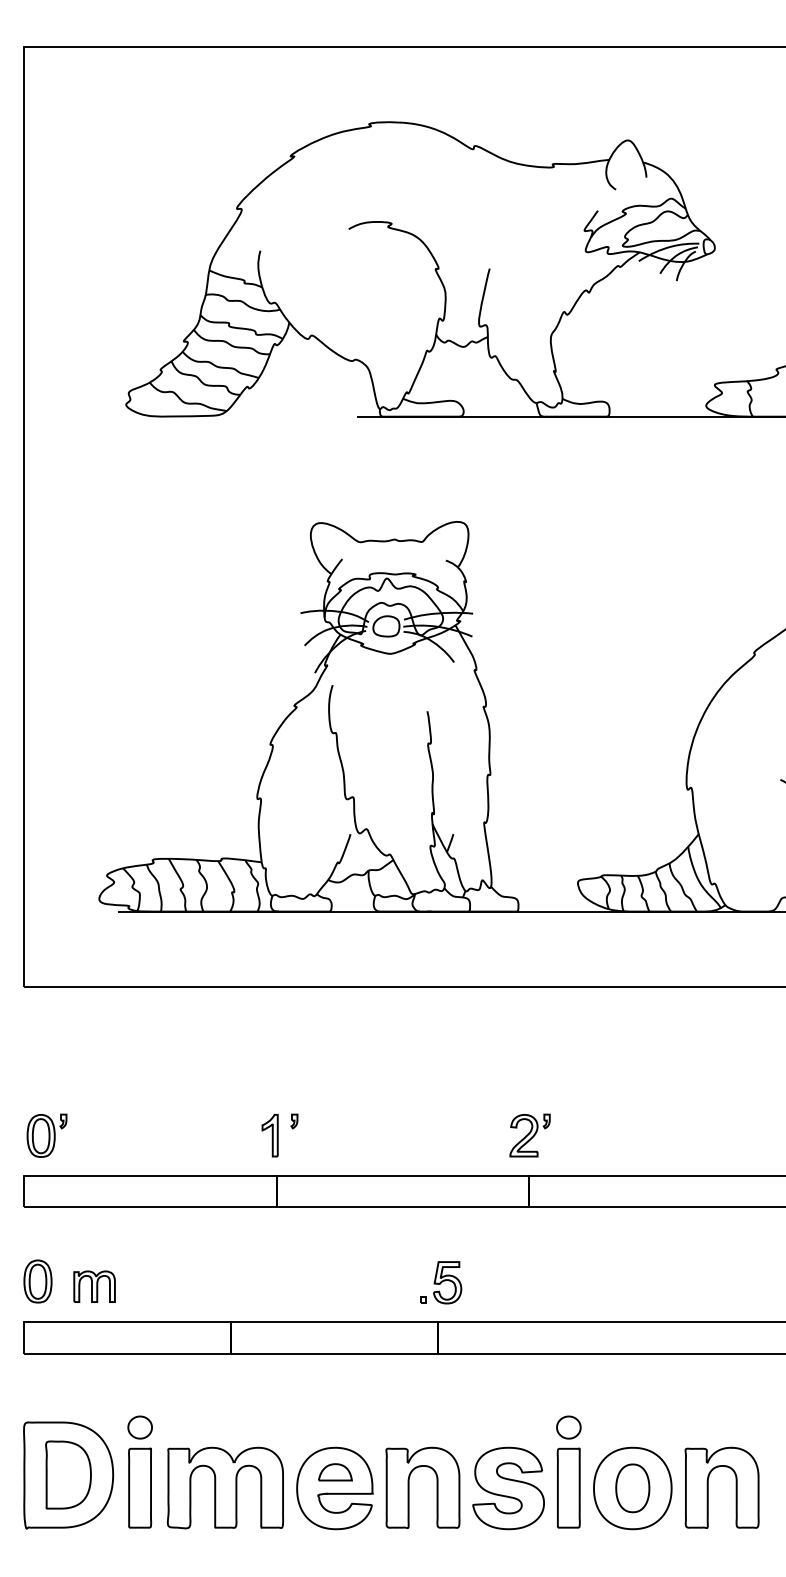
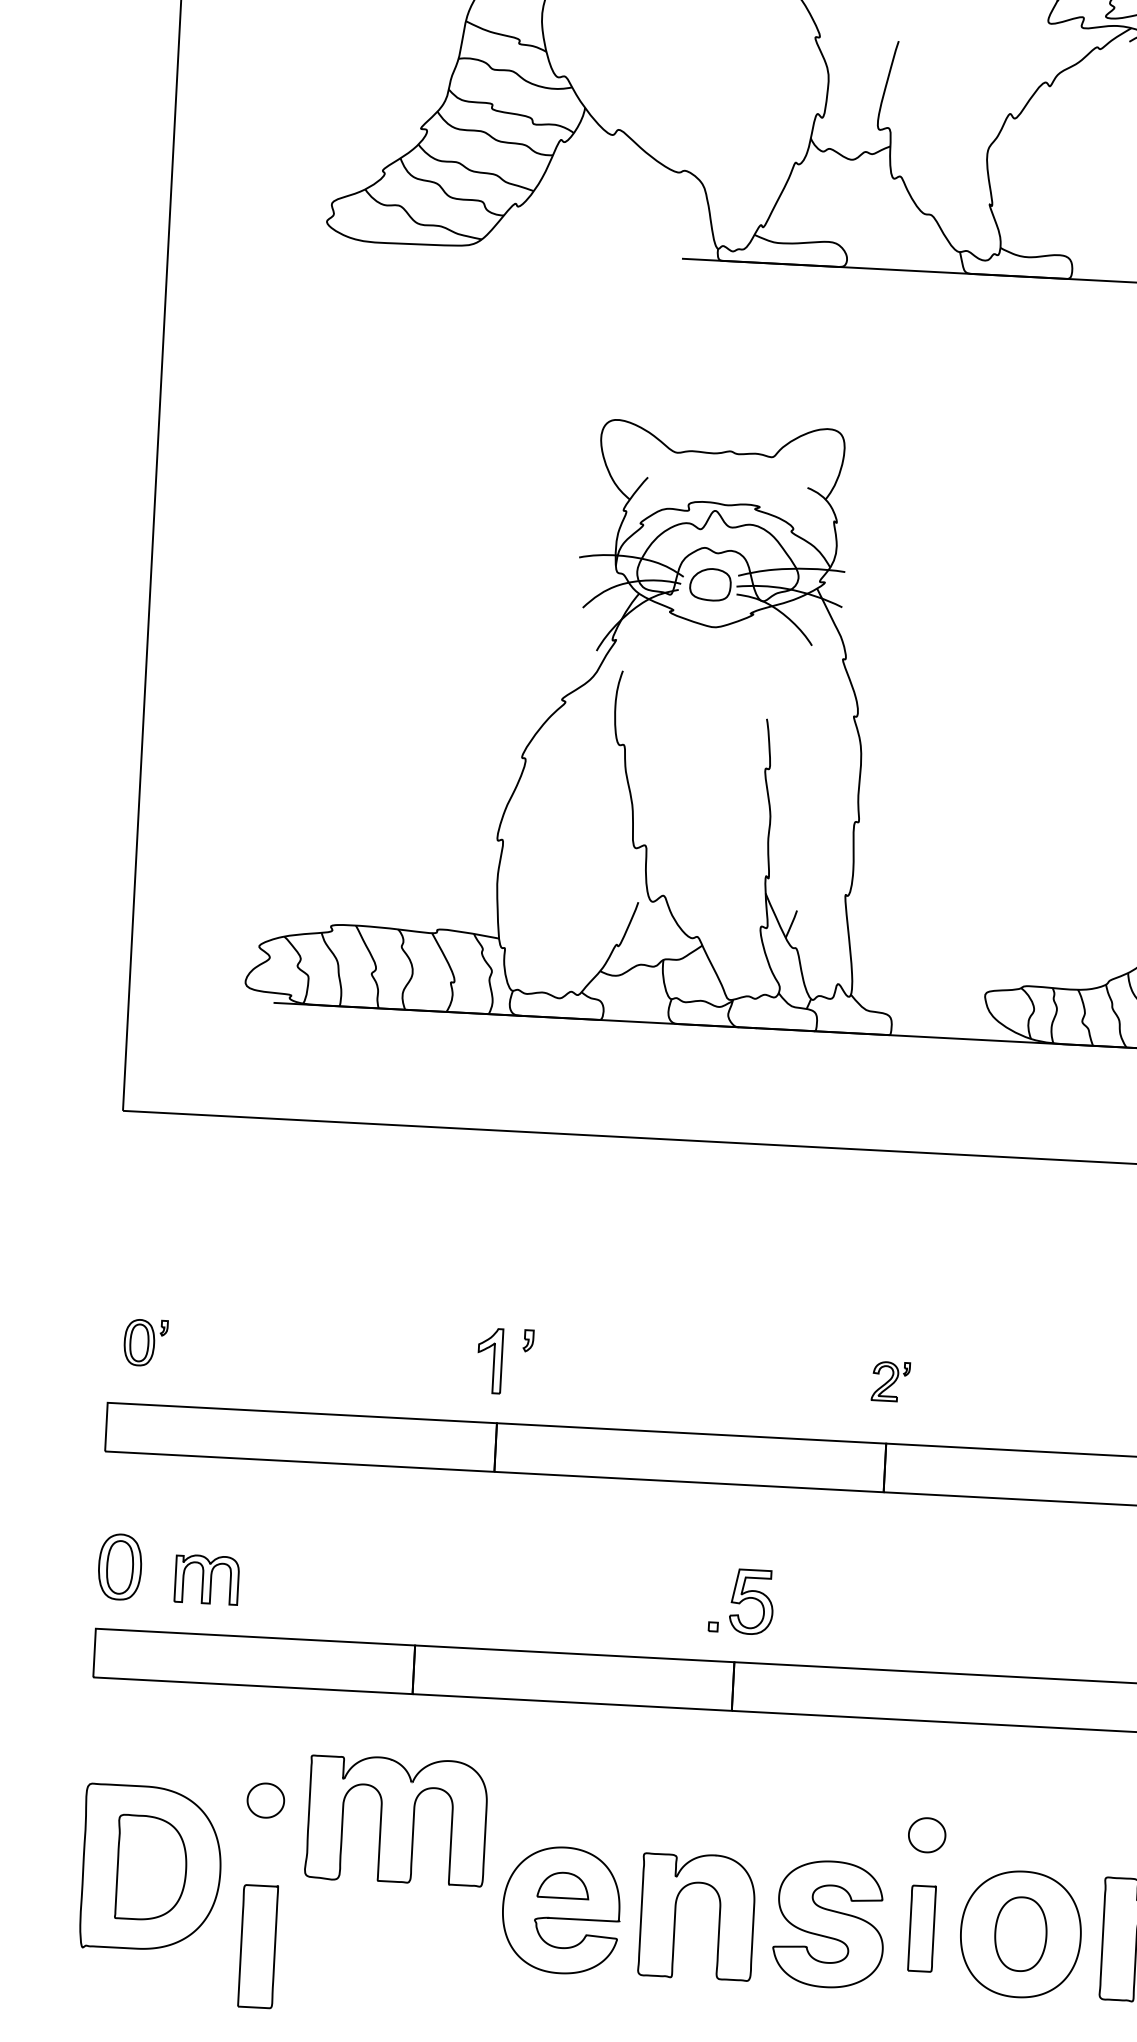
part: (46, 1135) -> (144, 1342), size x0.7
part: (529, 1135) -> (890, 1381), size x0.6
part: (140, 1487) -> (258, 1945), moved
part: (224, 1487) -> (395, 1819), moved
part: (568, 1487) -> (921, 1927), size x0.7

